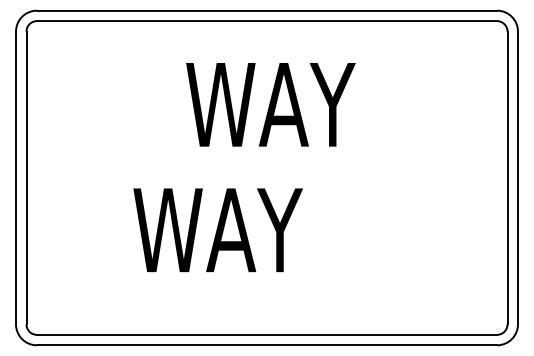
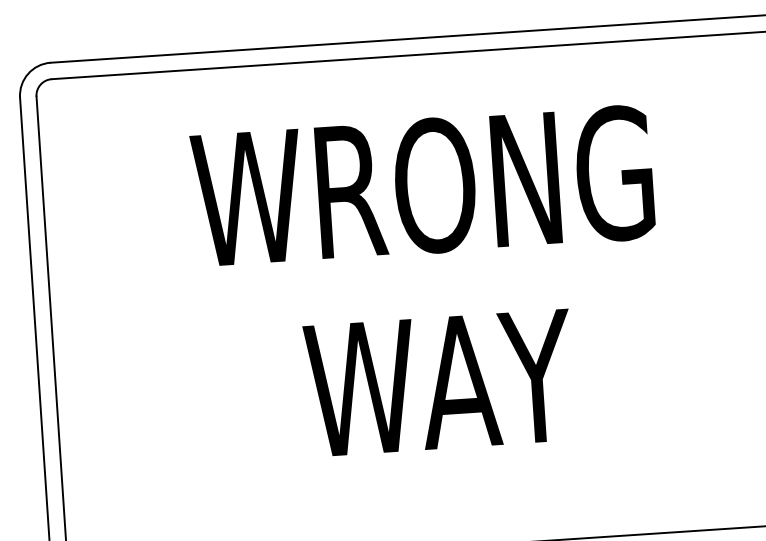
text: (267, 104) -> (422, 185), WAY -> WRONG
text: (217, 230) -> (438, 383), moved

